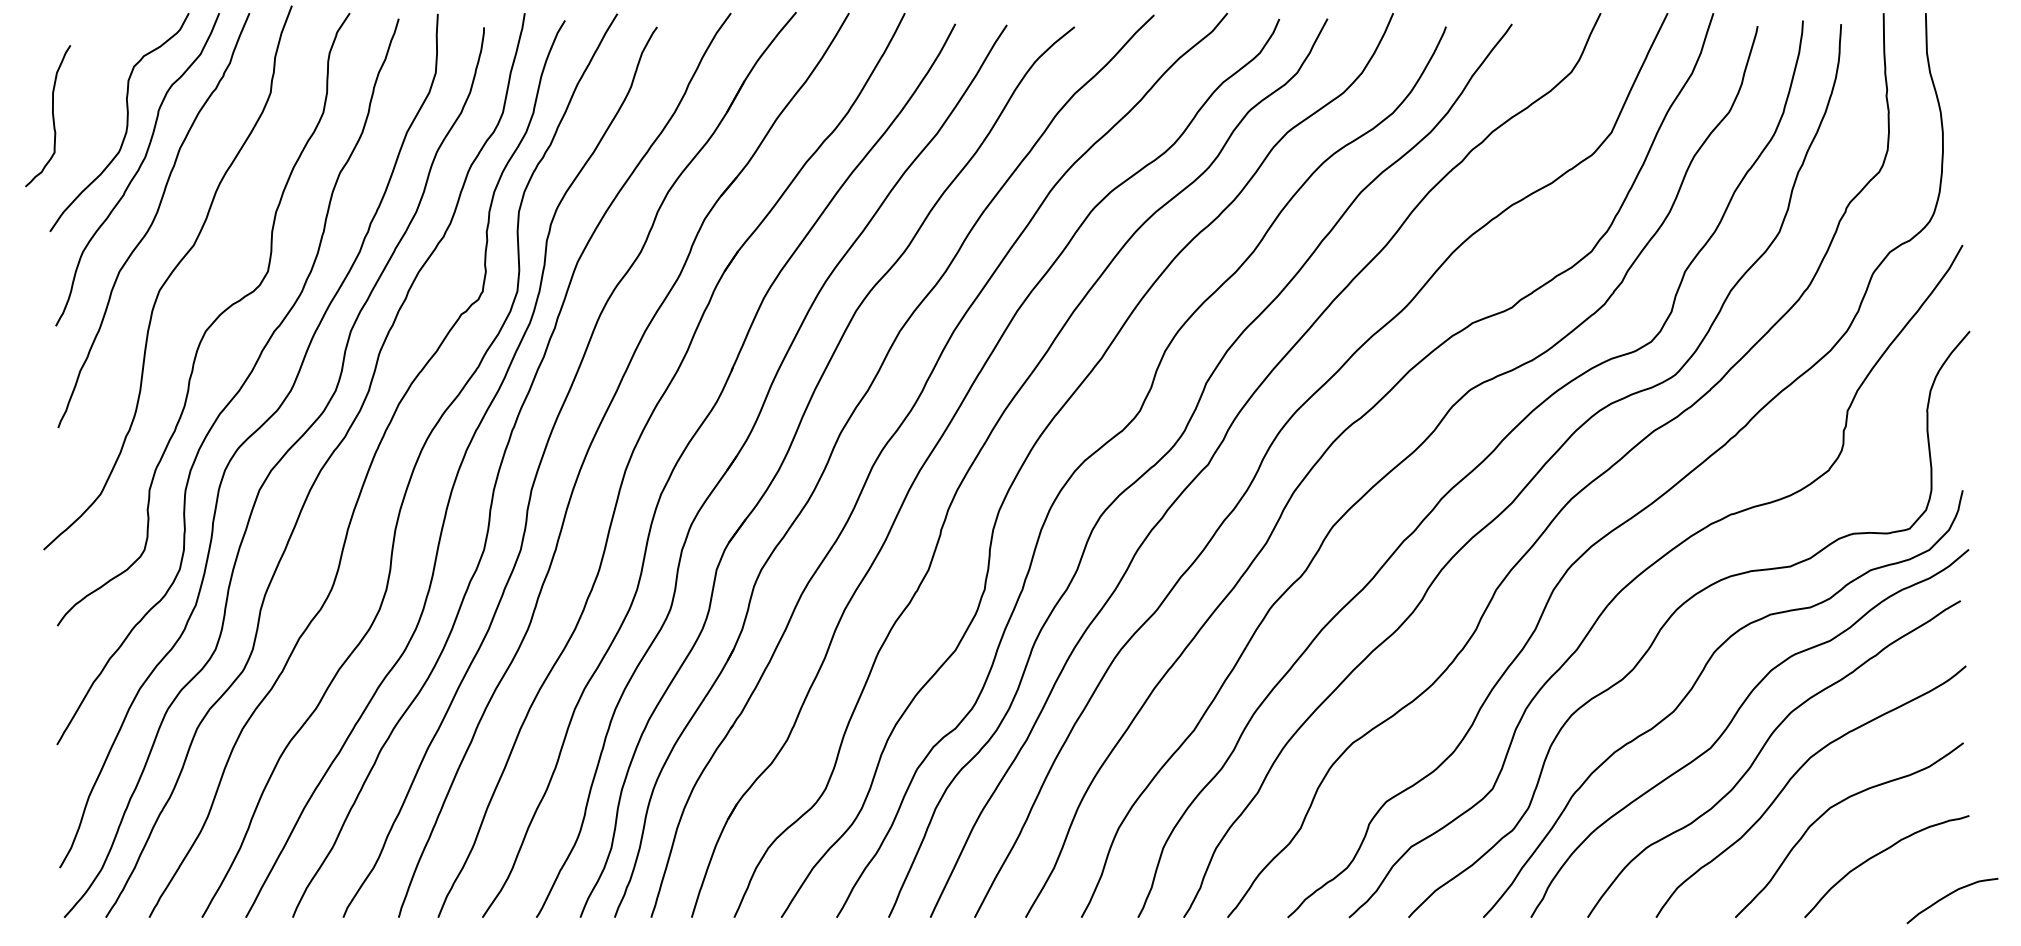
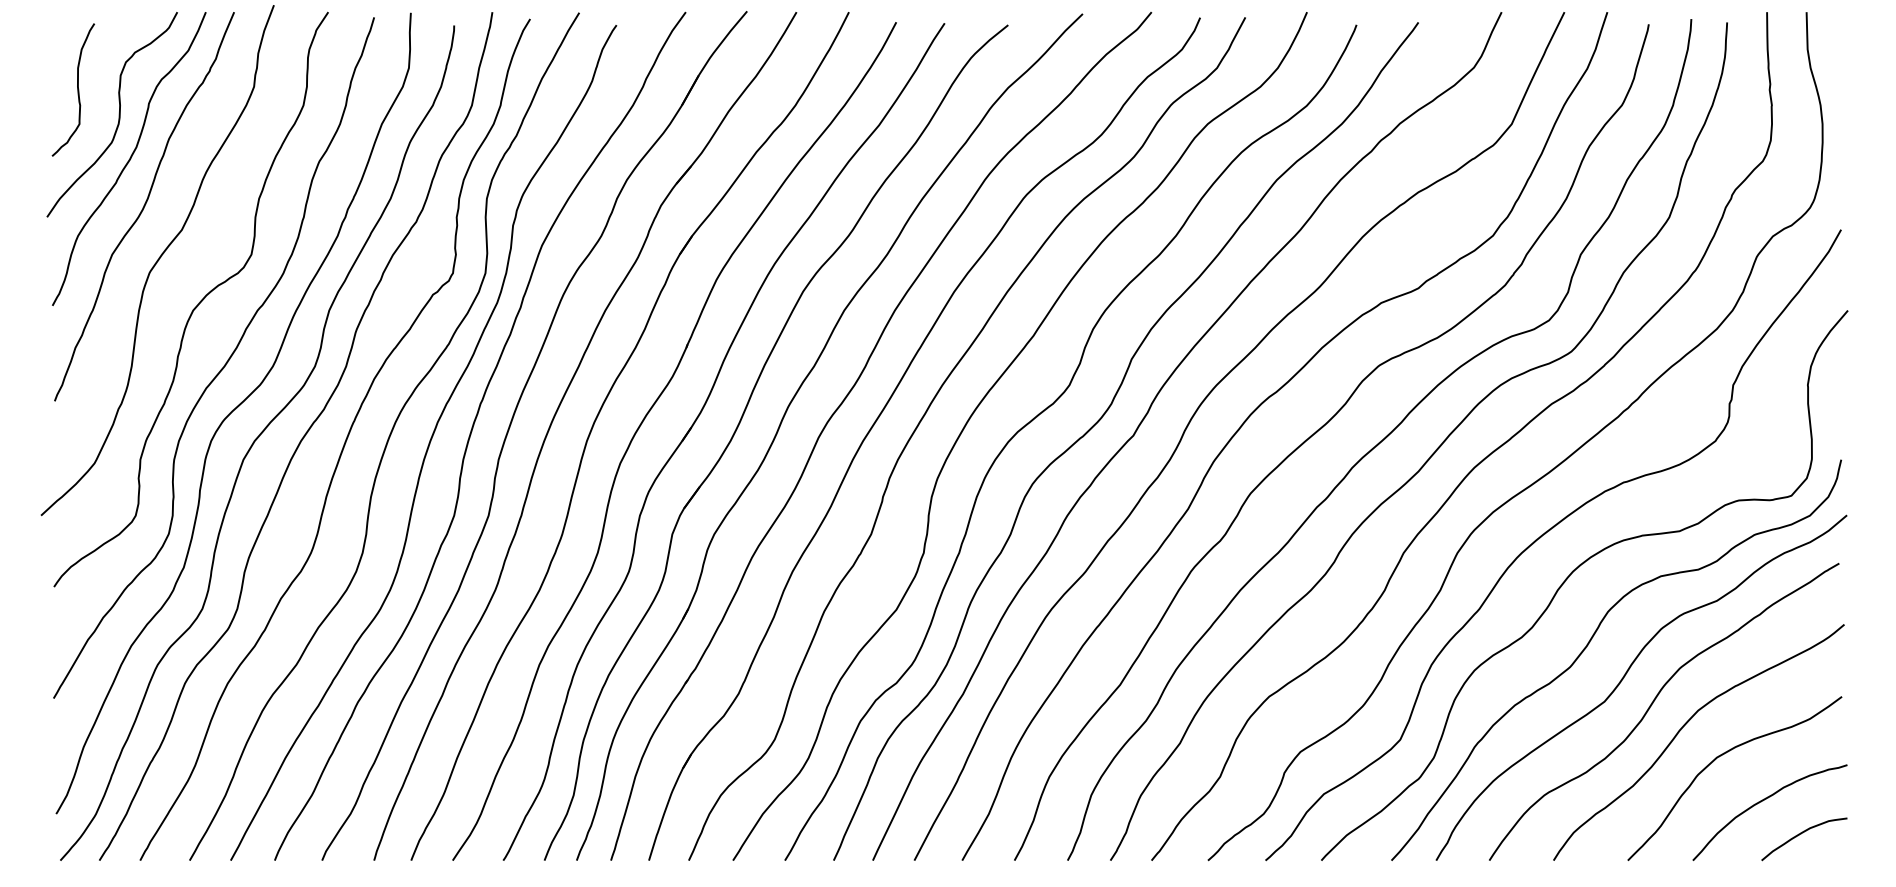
curve: (52, 116) -> (77, 90), moved
curve: (1949, 895) -> (1801, 834), moved

